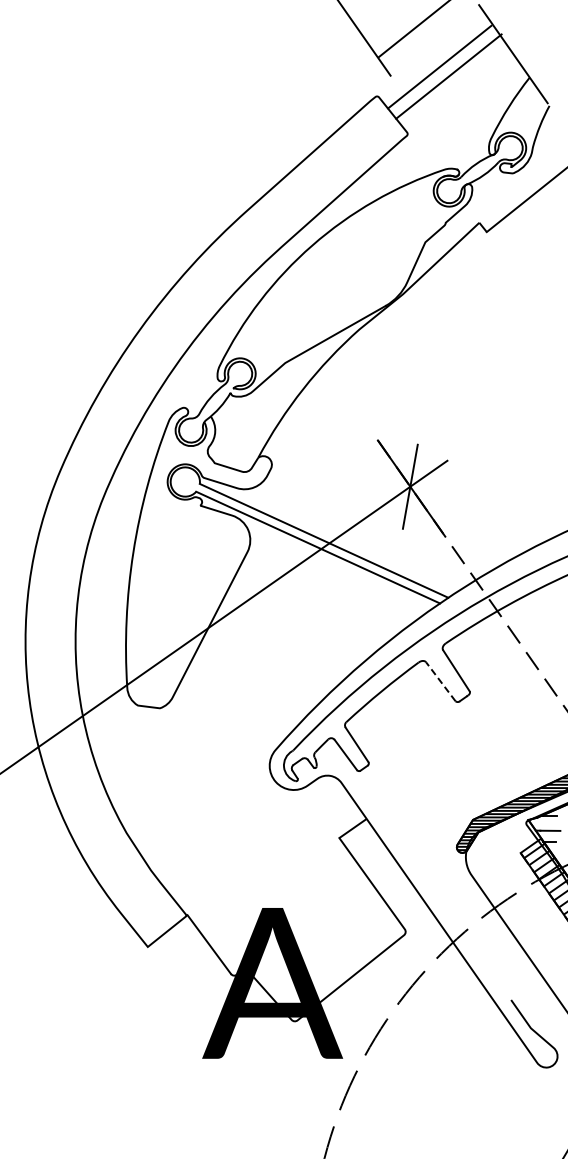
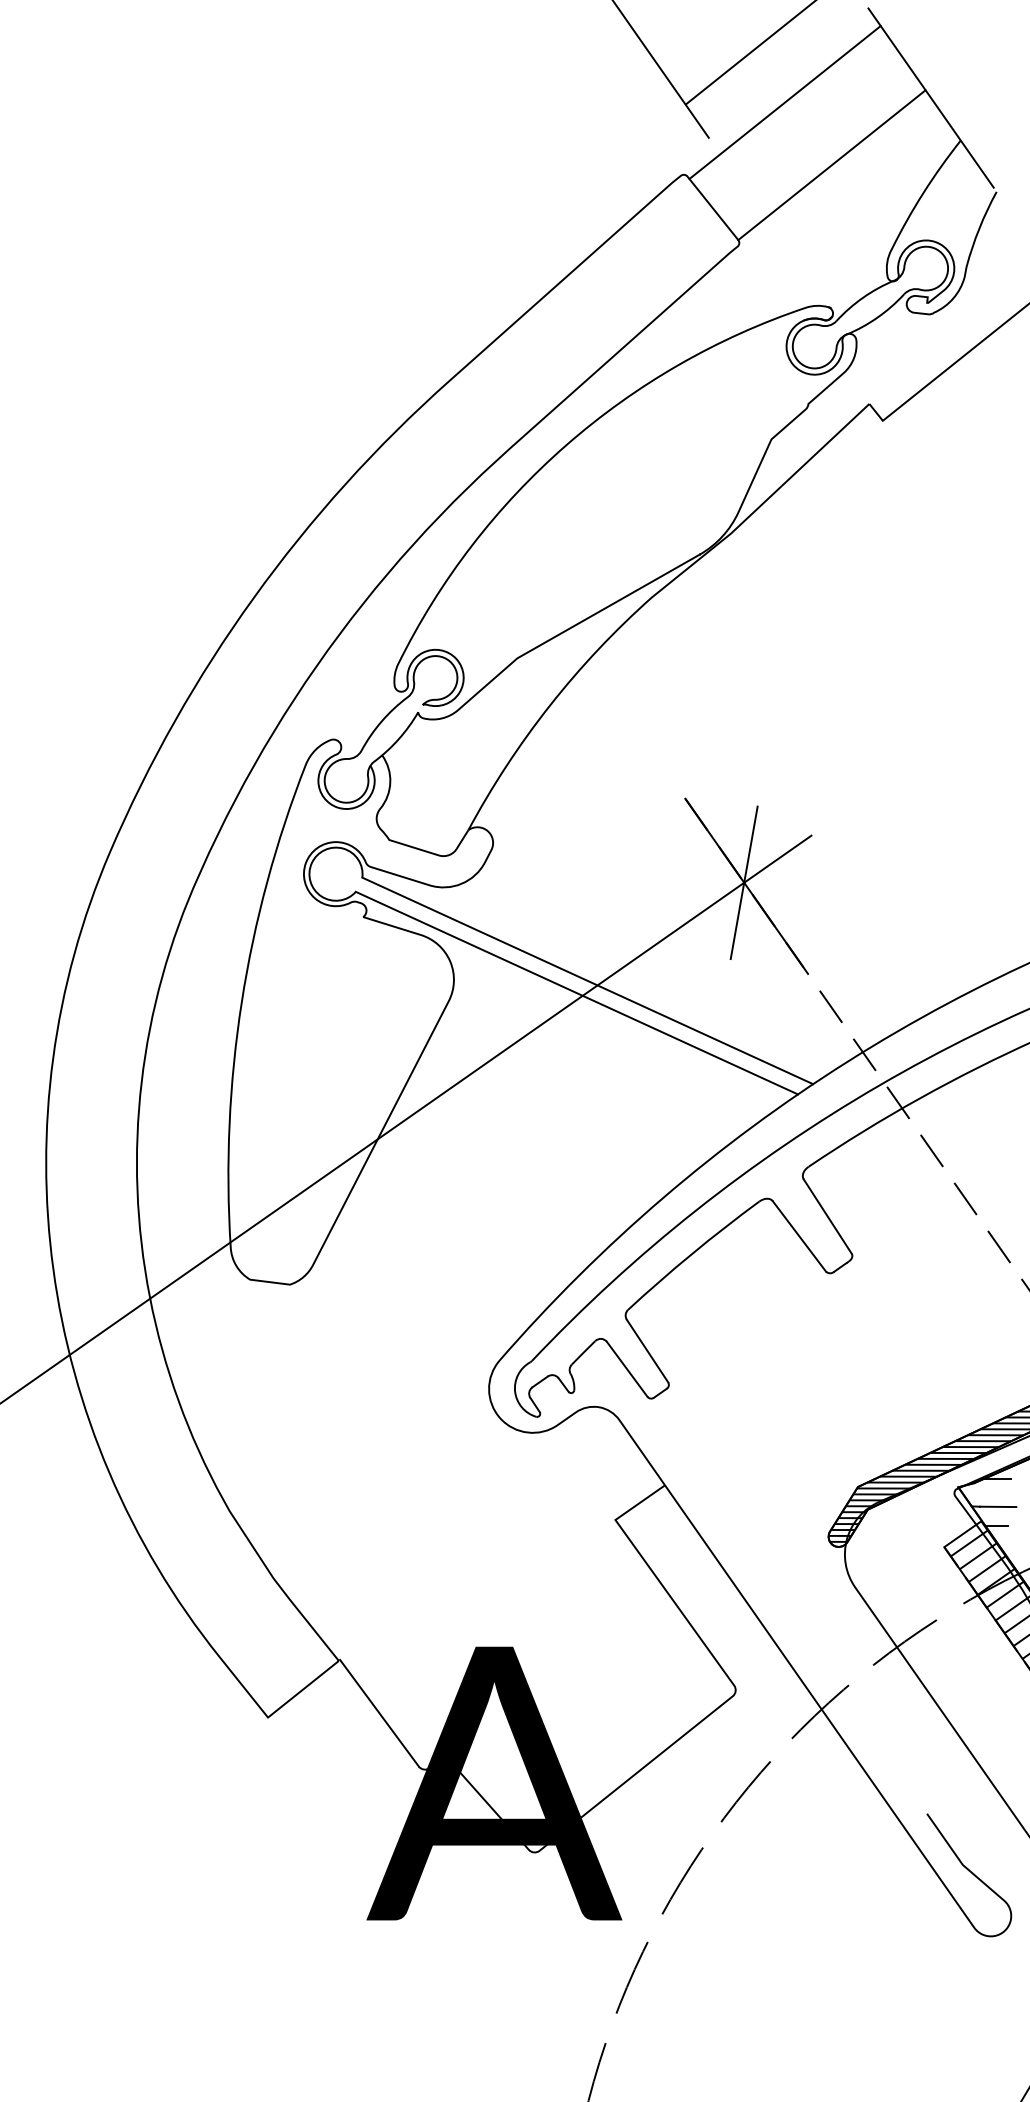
line: (439, 66) -> (831, 164), moved
line: (448, 76) -> (784, 102), moved
line: (440, 681) -> (798, 1236), dashed -> solid

